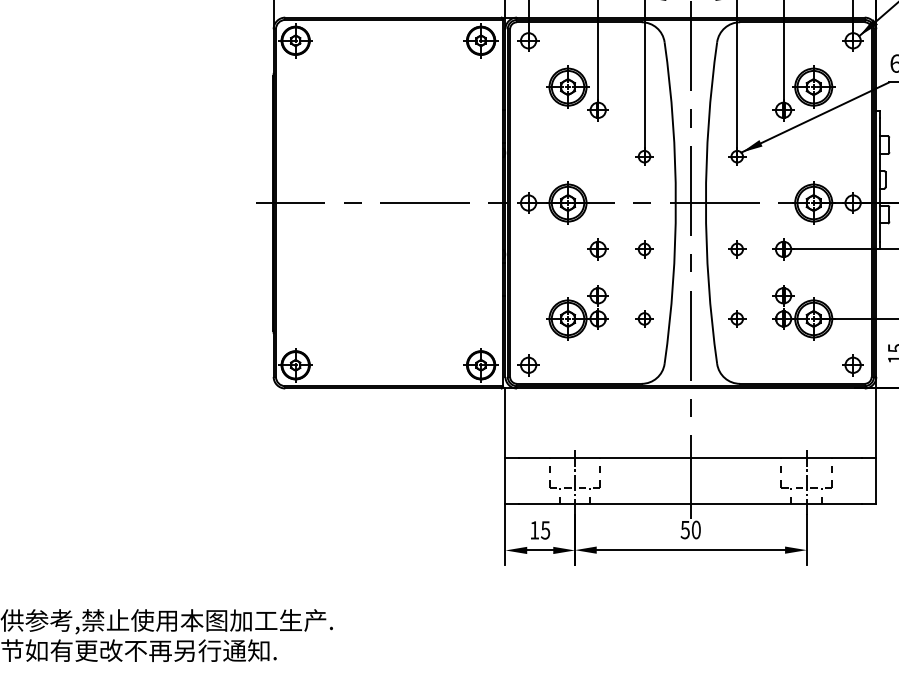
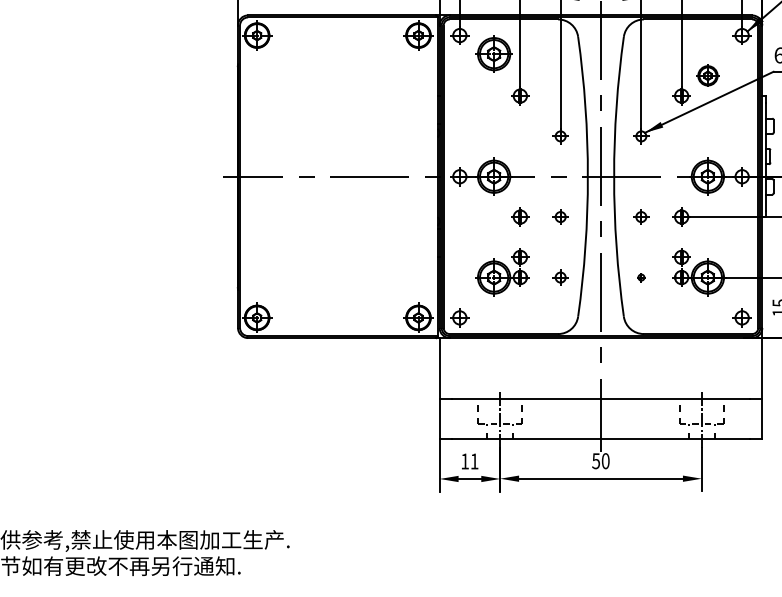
part: (567, 86) -> (493, 53), moved
part: (813, 86) -> (707, 75), size x0.6
part: (737, 318) -> (641, 277), size x0.6
text: (545, 530) -> (474, 461), 15 -> 11

